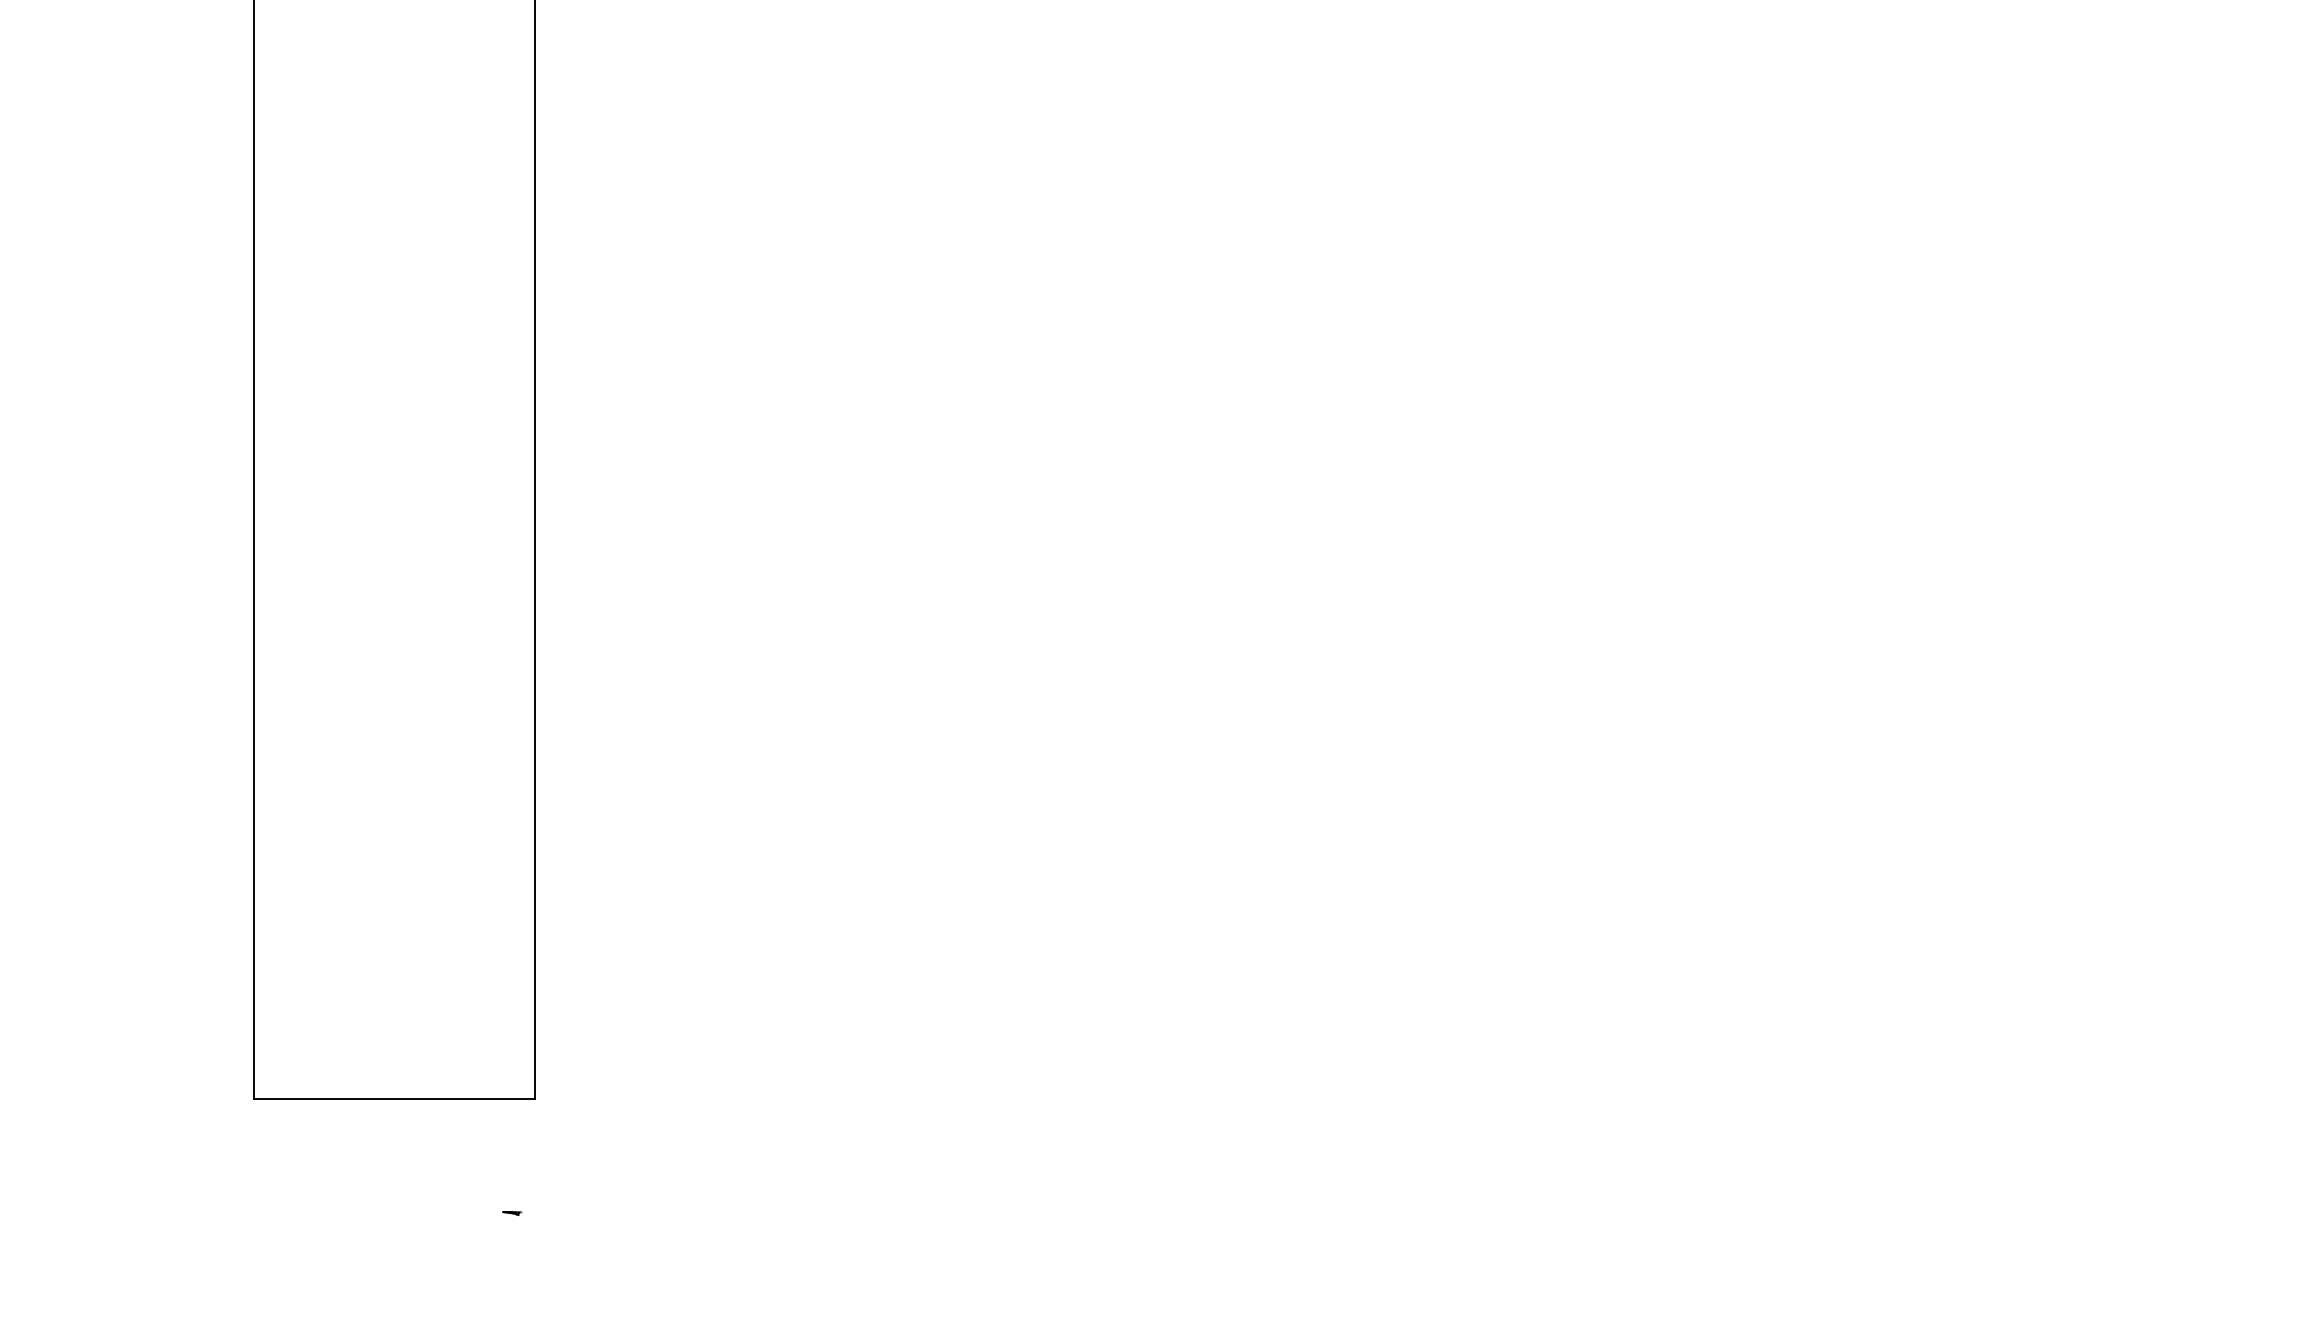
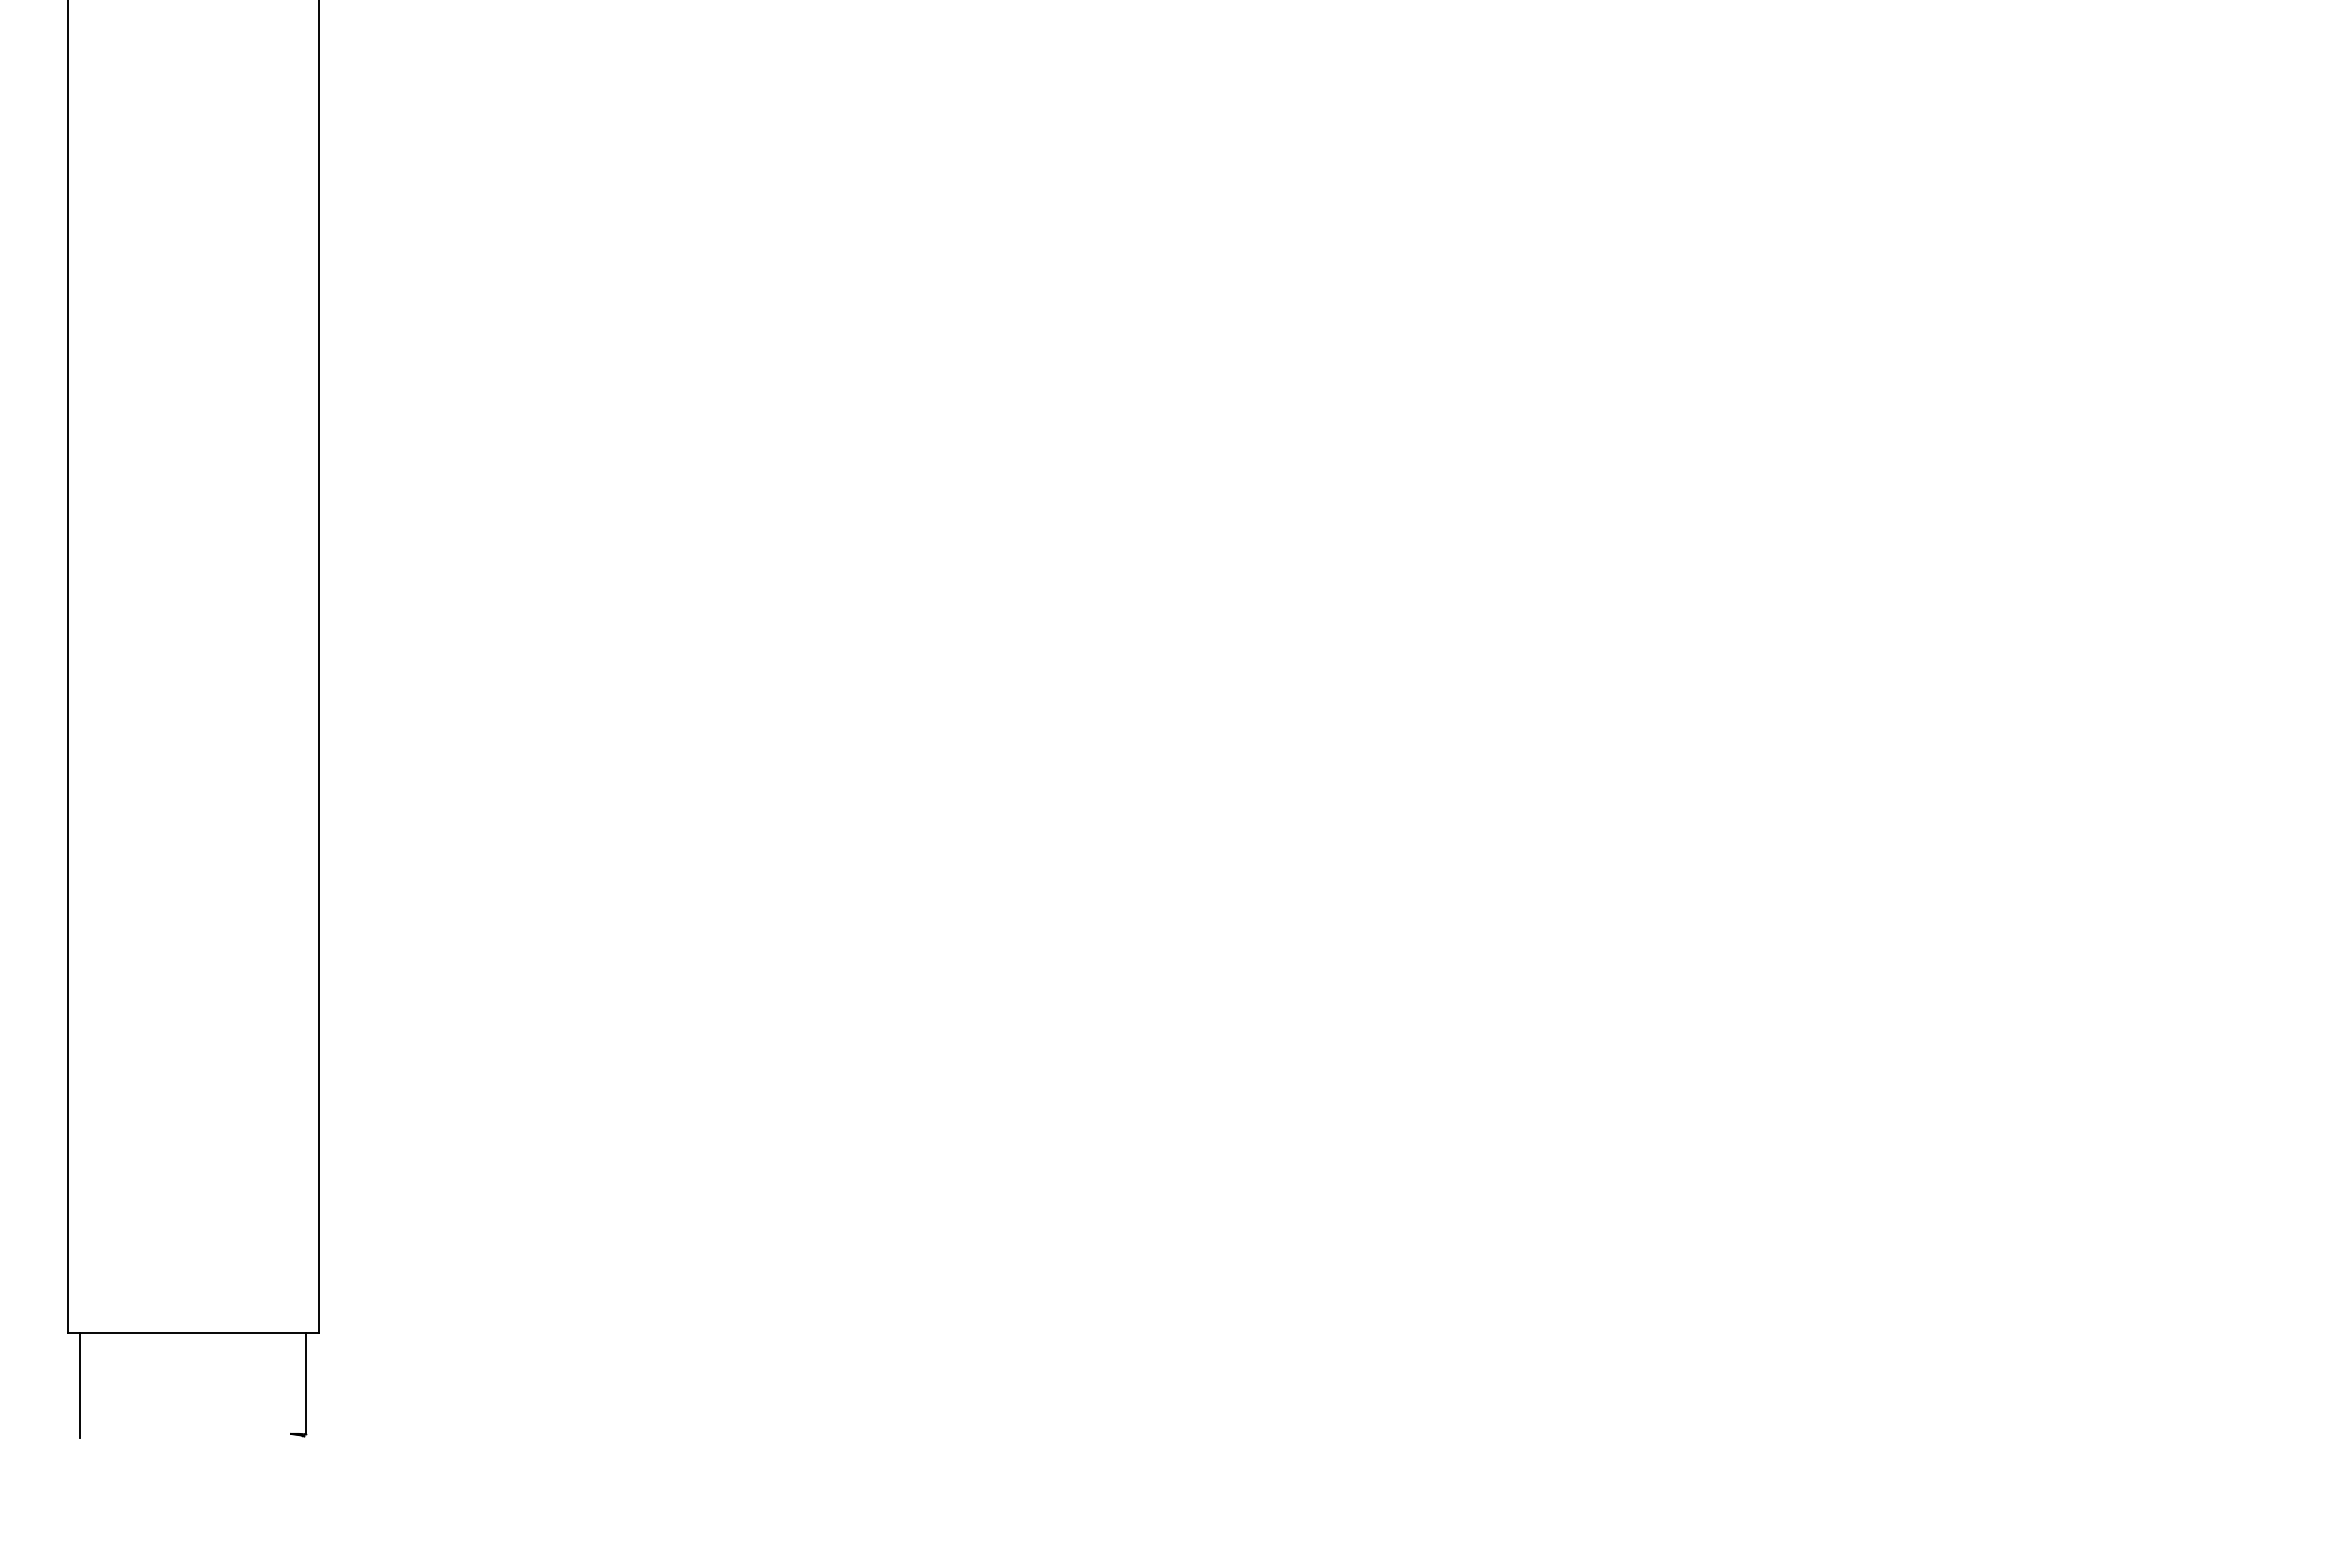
line: (520, 1155) -> (306, 1383), added
line: (268, 1158) -> (80, 1385), added

